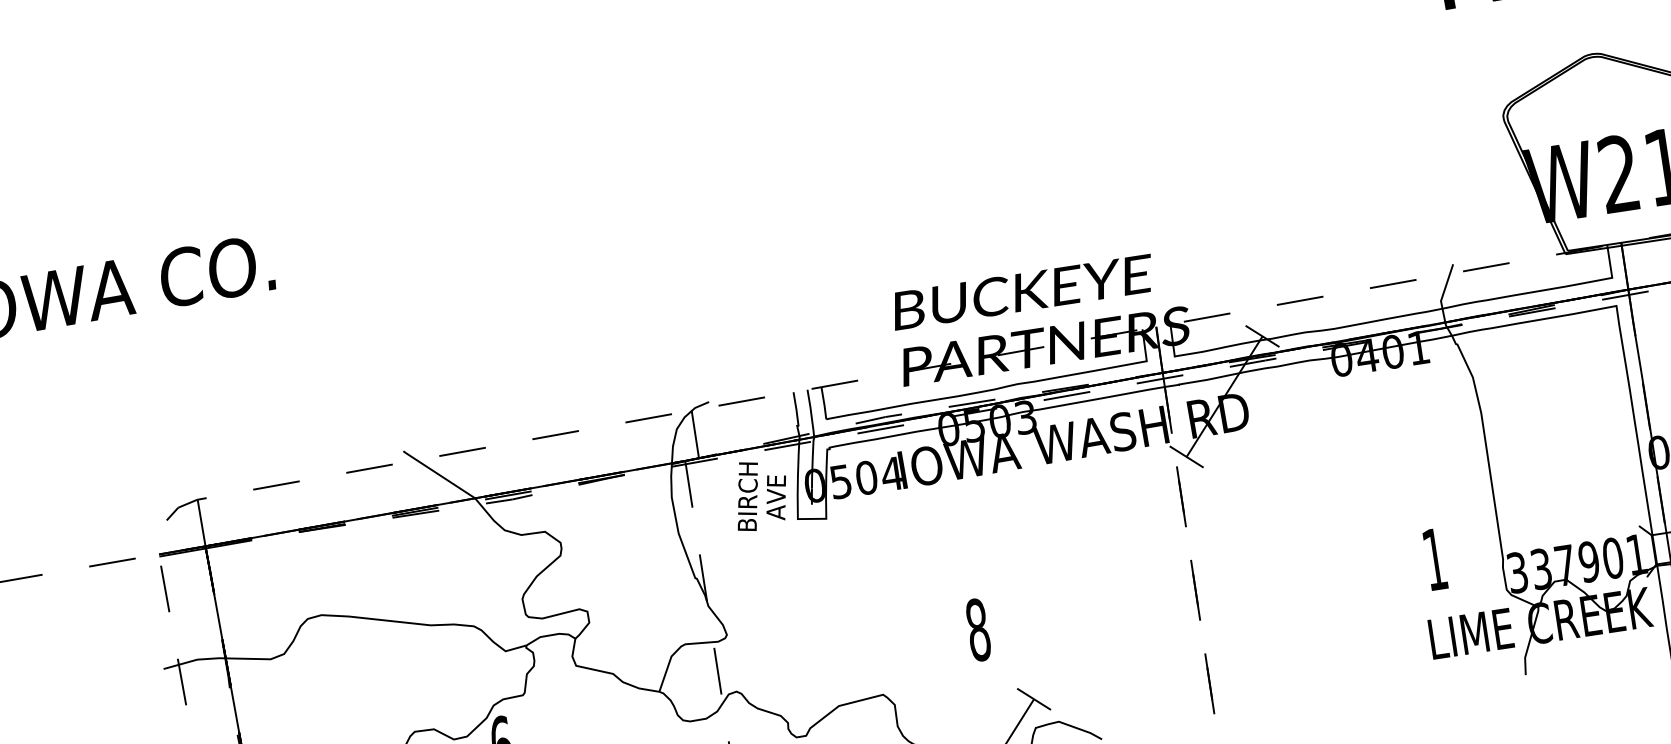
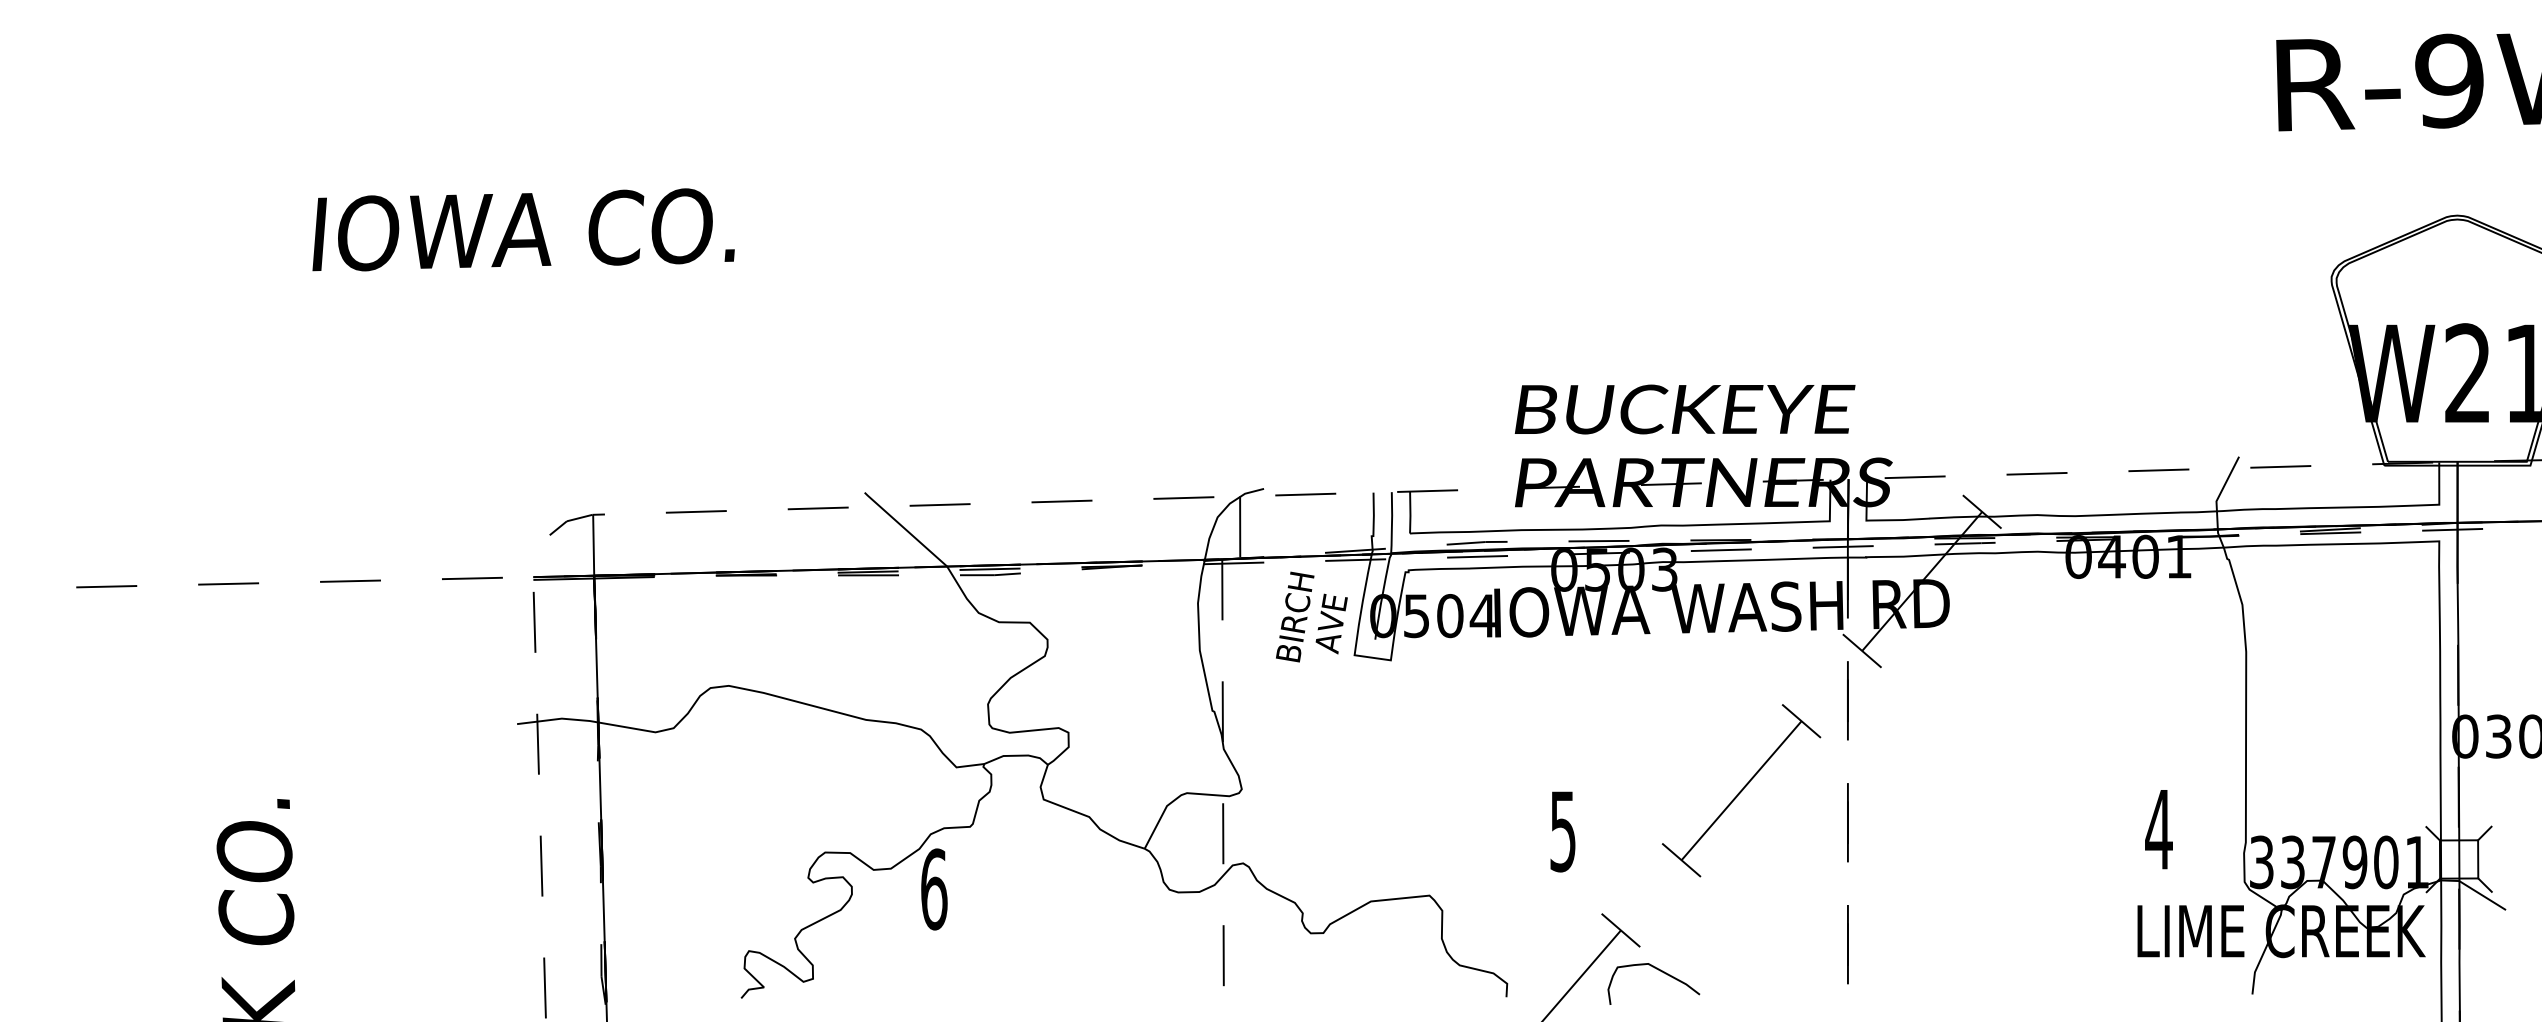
text: (1434, 559) -> (2158, 829), 1 -> 4
part: (1110, 577) -> (1741, 790), added
text: (978, 630) -> (1563, 831), 8 -> 5

